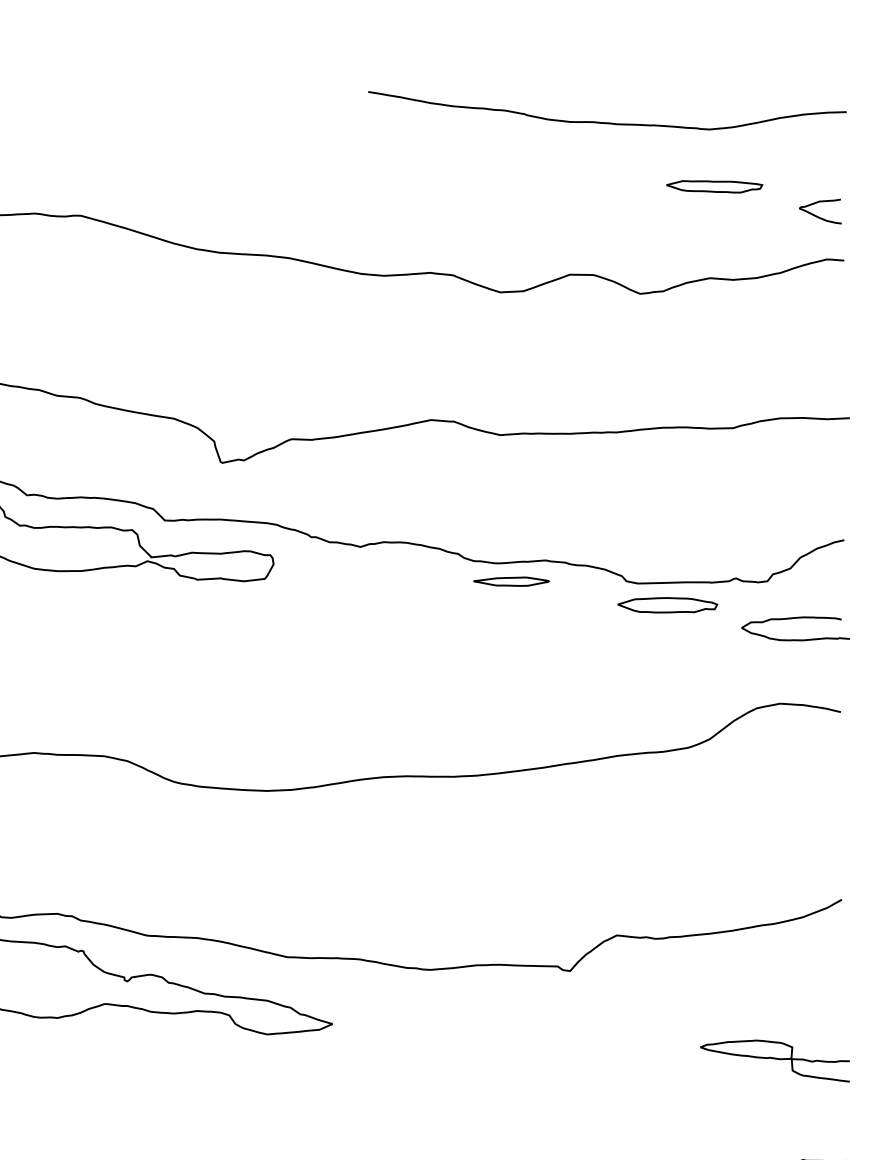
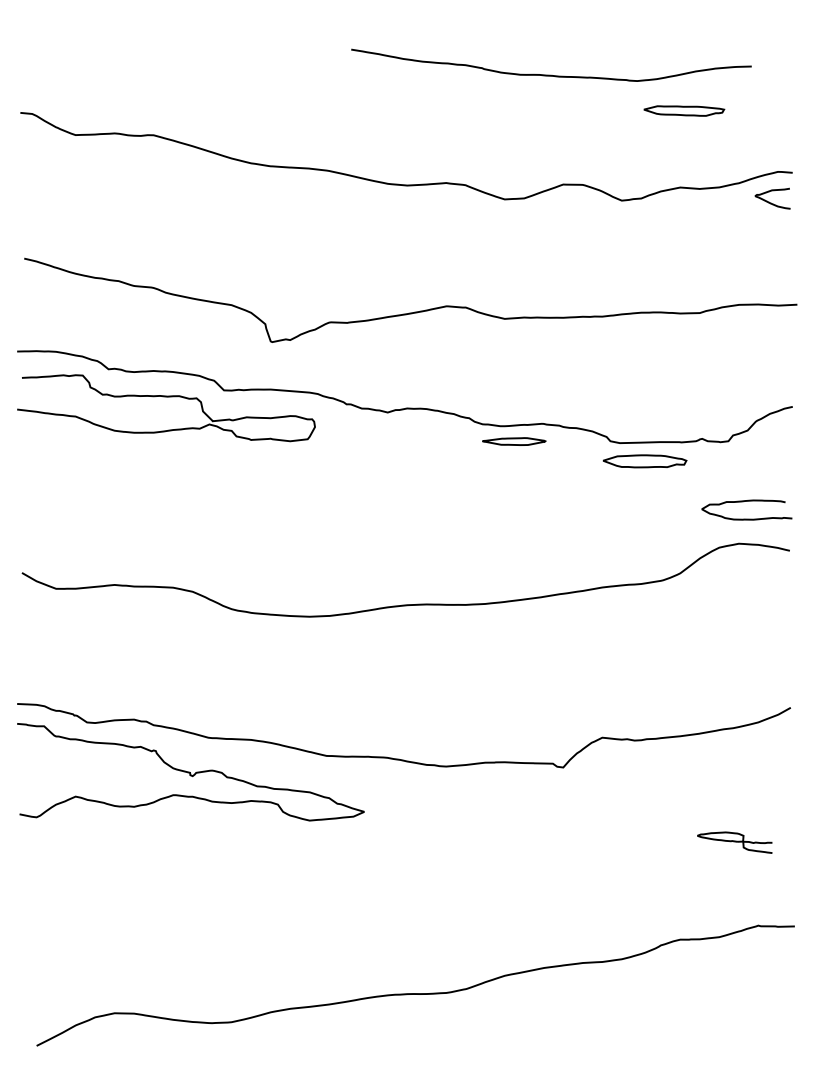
curve: (607, 121) -> (551, 74), moved
curve: (818, 216) -> (771, 202), moved
curve: (791, 619) -> (743, 502), moved
part: (774, 1060) -> (734, 842), size x0.6

